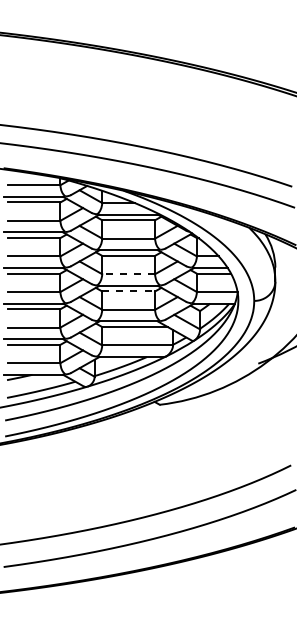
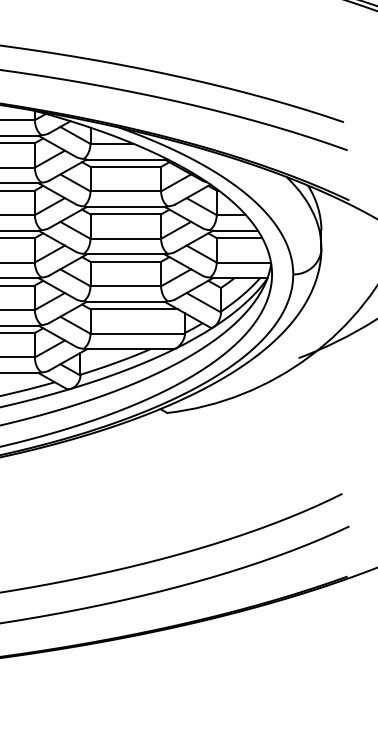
line: (128, 274) -> (125, 239), dashed -> solid
line: (129, 291) -> (126, 261), dashed -> solid

